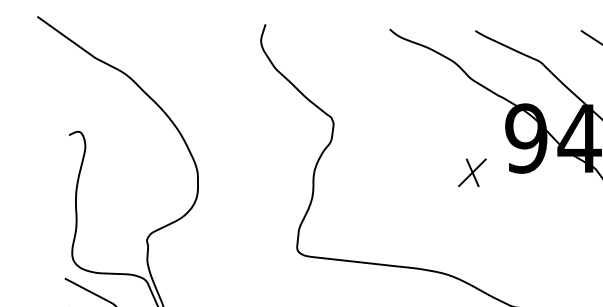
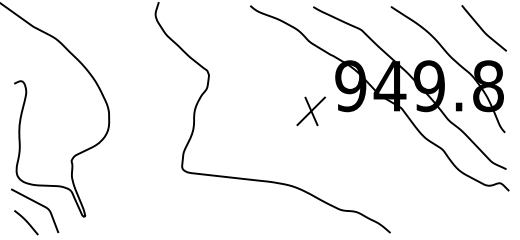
part: (471, 172) -> (310, 111), size x1.4

